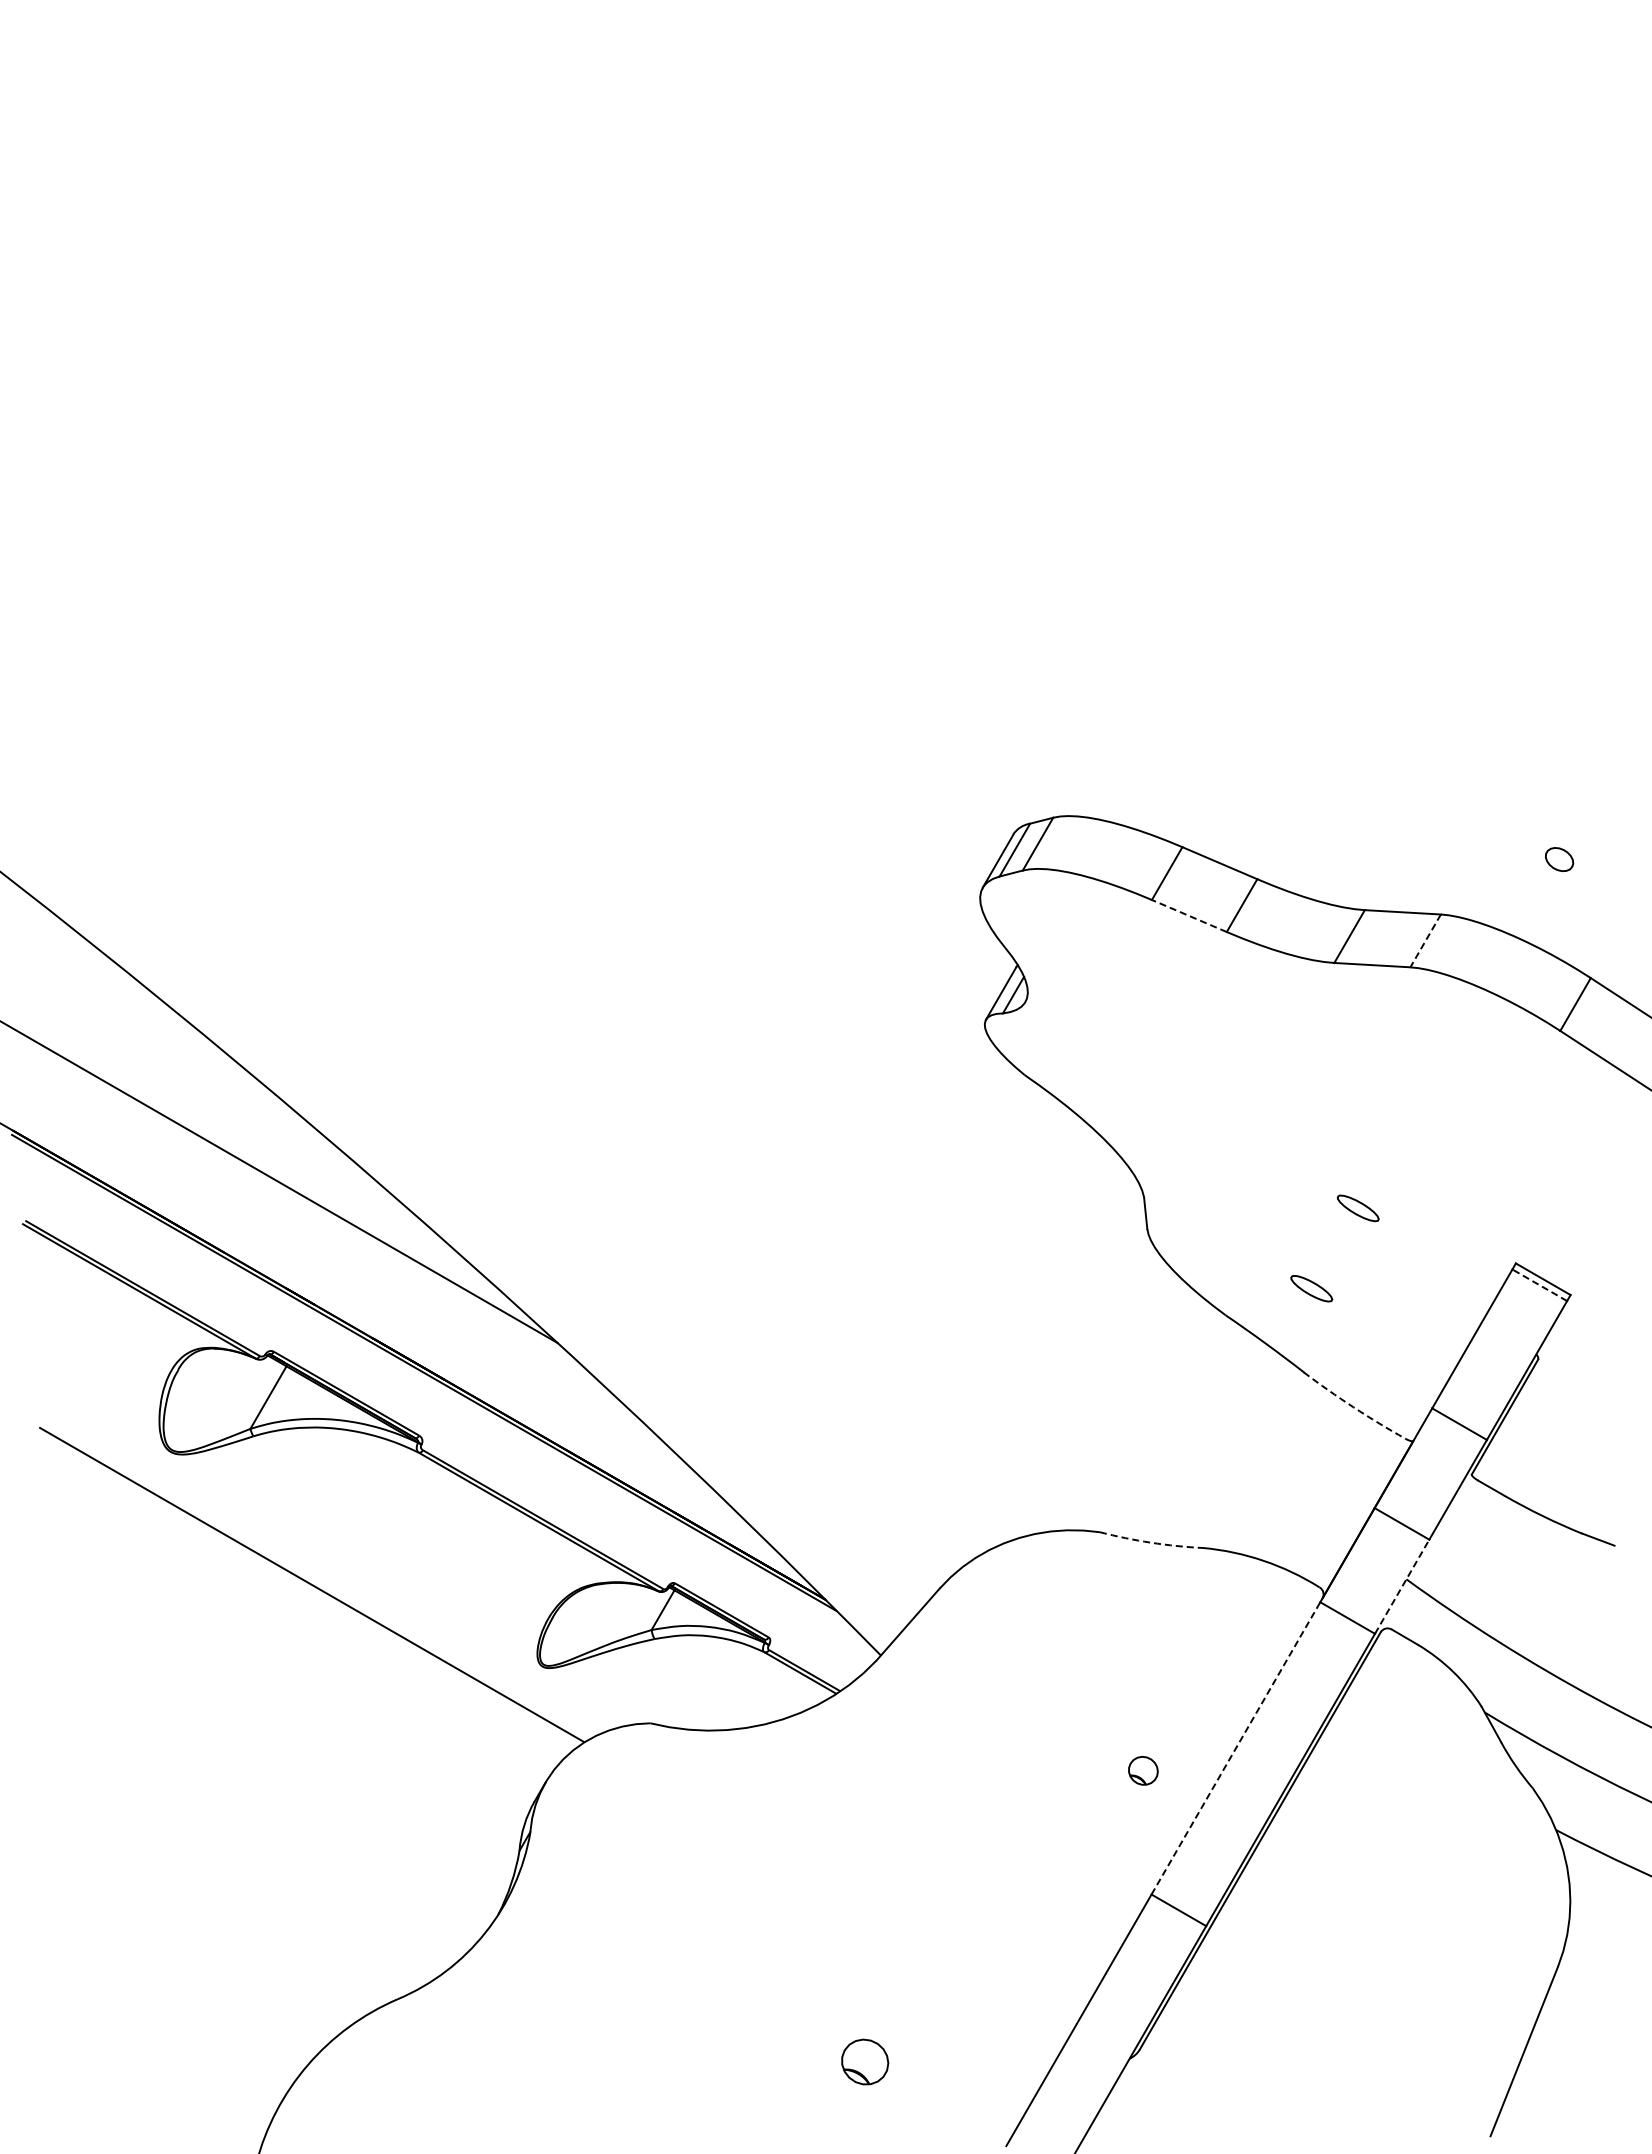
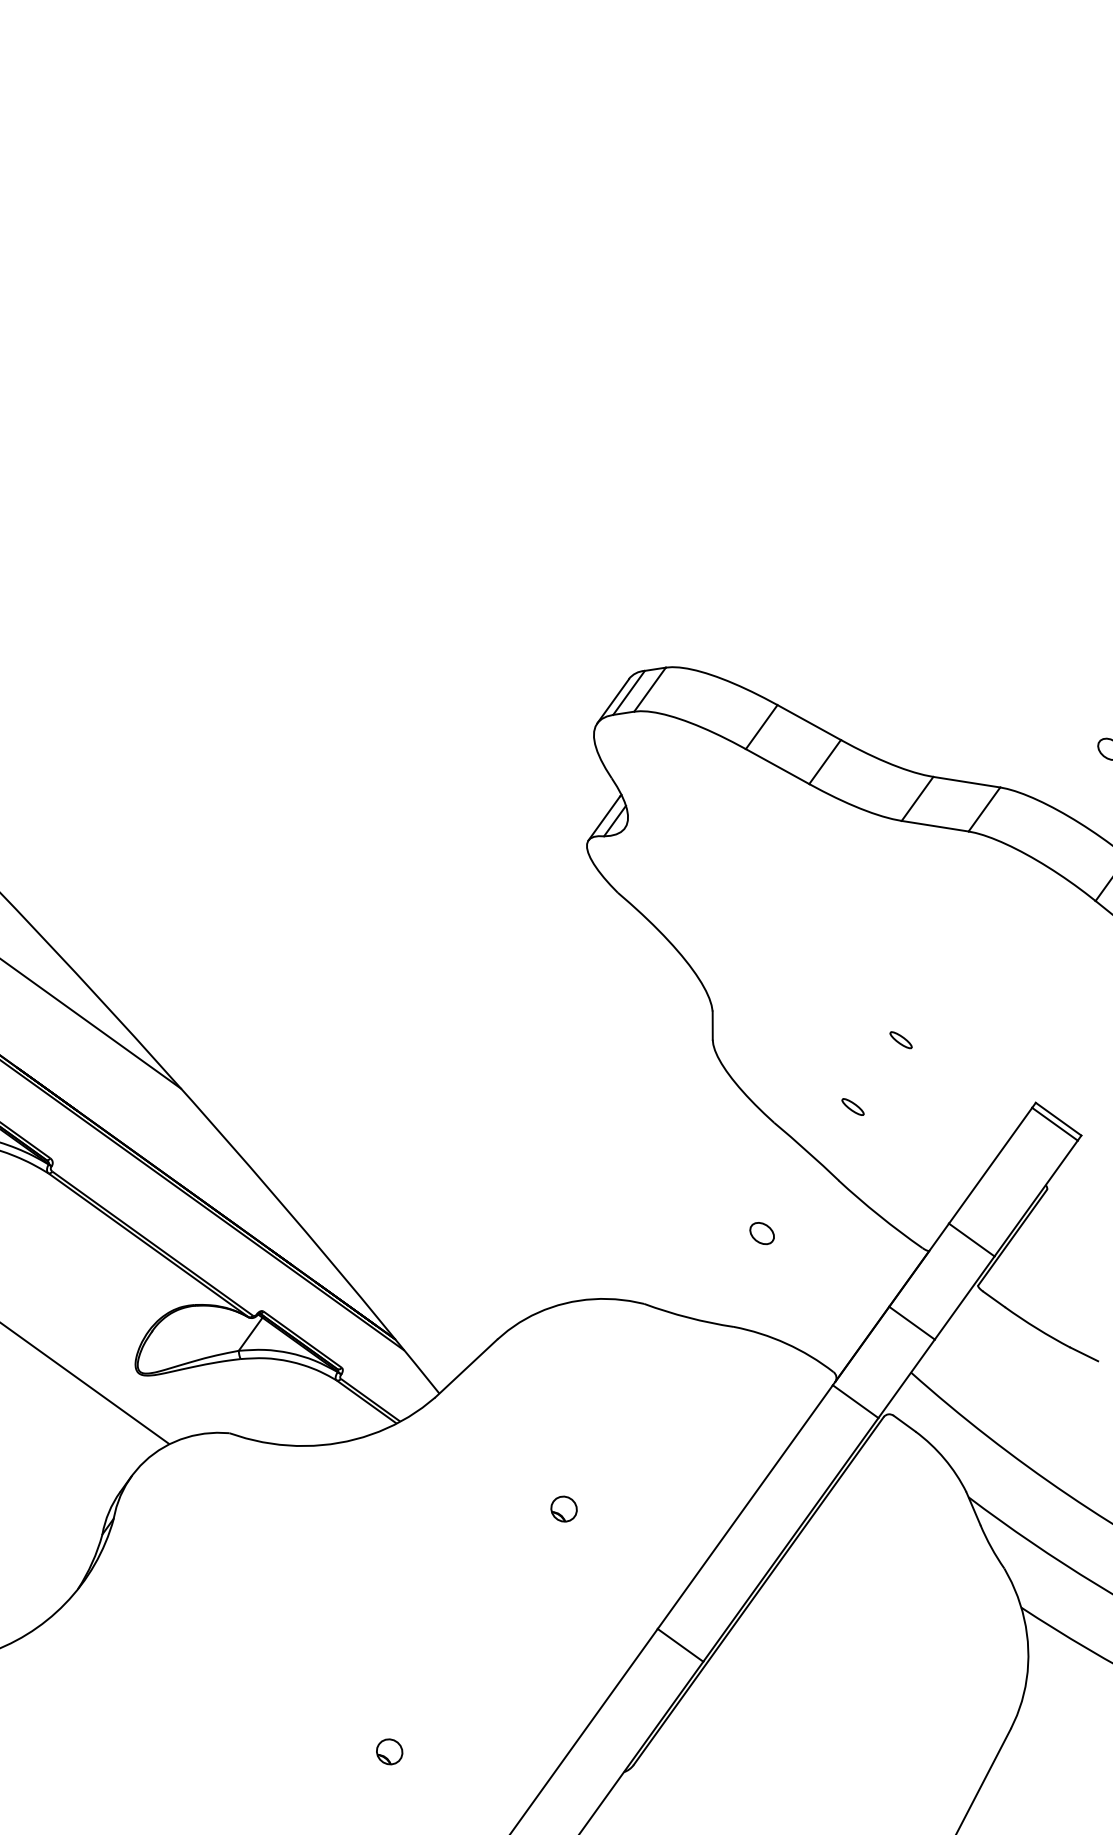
line: (1189, 916) -> (777, 767), dashed -> solid
line: (1425, 941) -> (984, 810), dashed -> solid
part: (1357, 1208) -> (900, 1040), size x0.62
line: (1539, 1285) -> (1054, 1124), dashed -> solid
part: (1311, 1288) -> (852, 1106), size x0.62
arc: (1353, 1407) -> (879, 1215), dashed -> solid
part: (1223, 1439) -> (761, 1232), added
arc: (1151, 1542) -> (688, 1317), dashed -> solid
line: (1402, 1586) -> (906, 1378), dashed -> solid
line: (1235, 1748) -> (744, 1507), dashed -> solid
part: (1143, 1770) -> (564, 1508), moved
part: (865, 2061) -> (389, 1751), size x0.62

